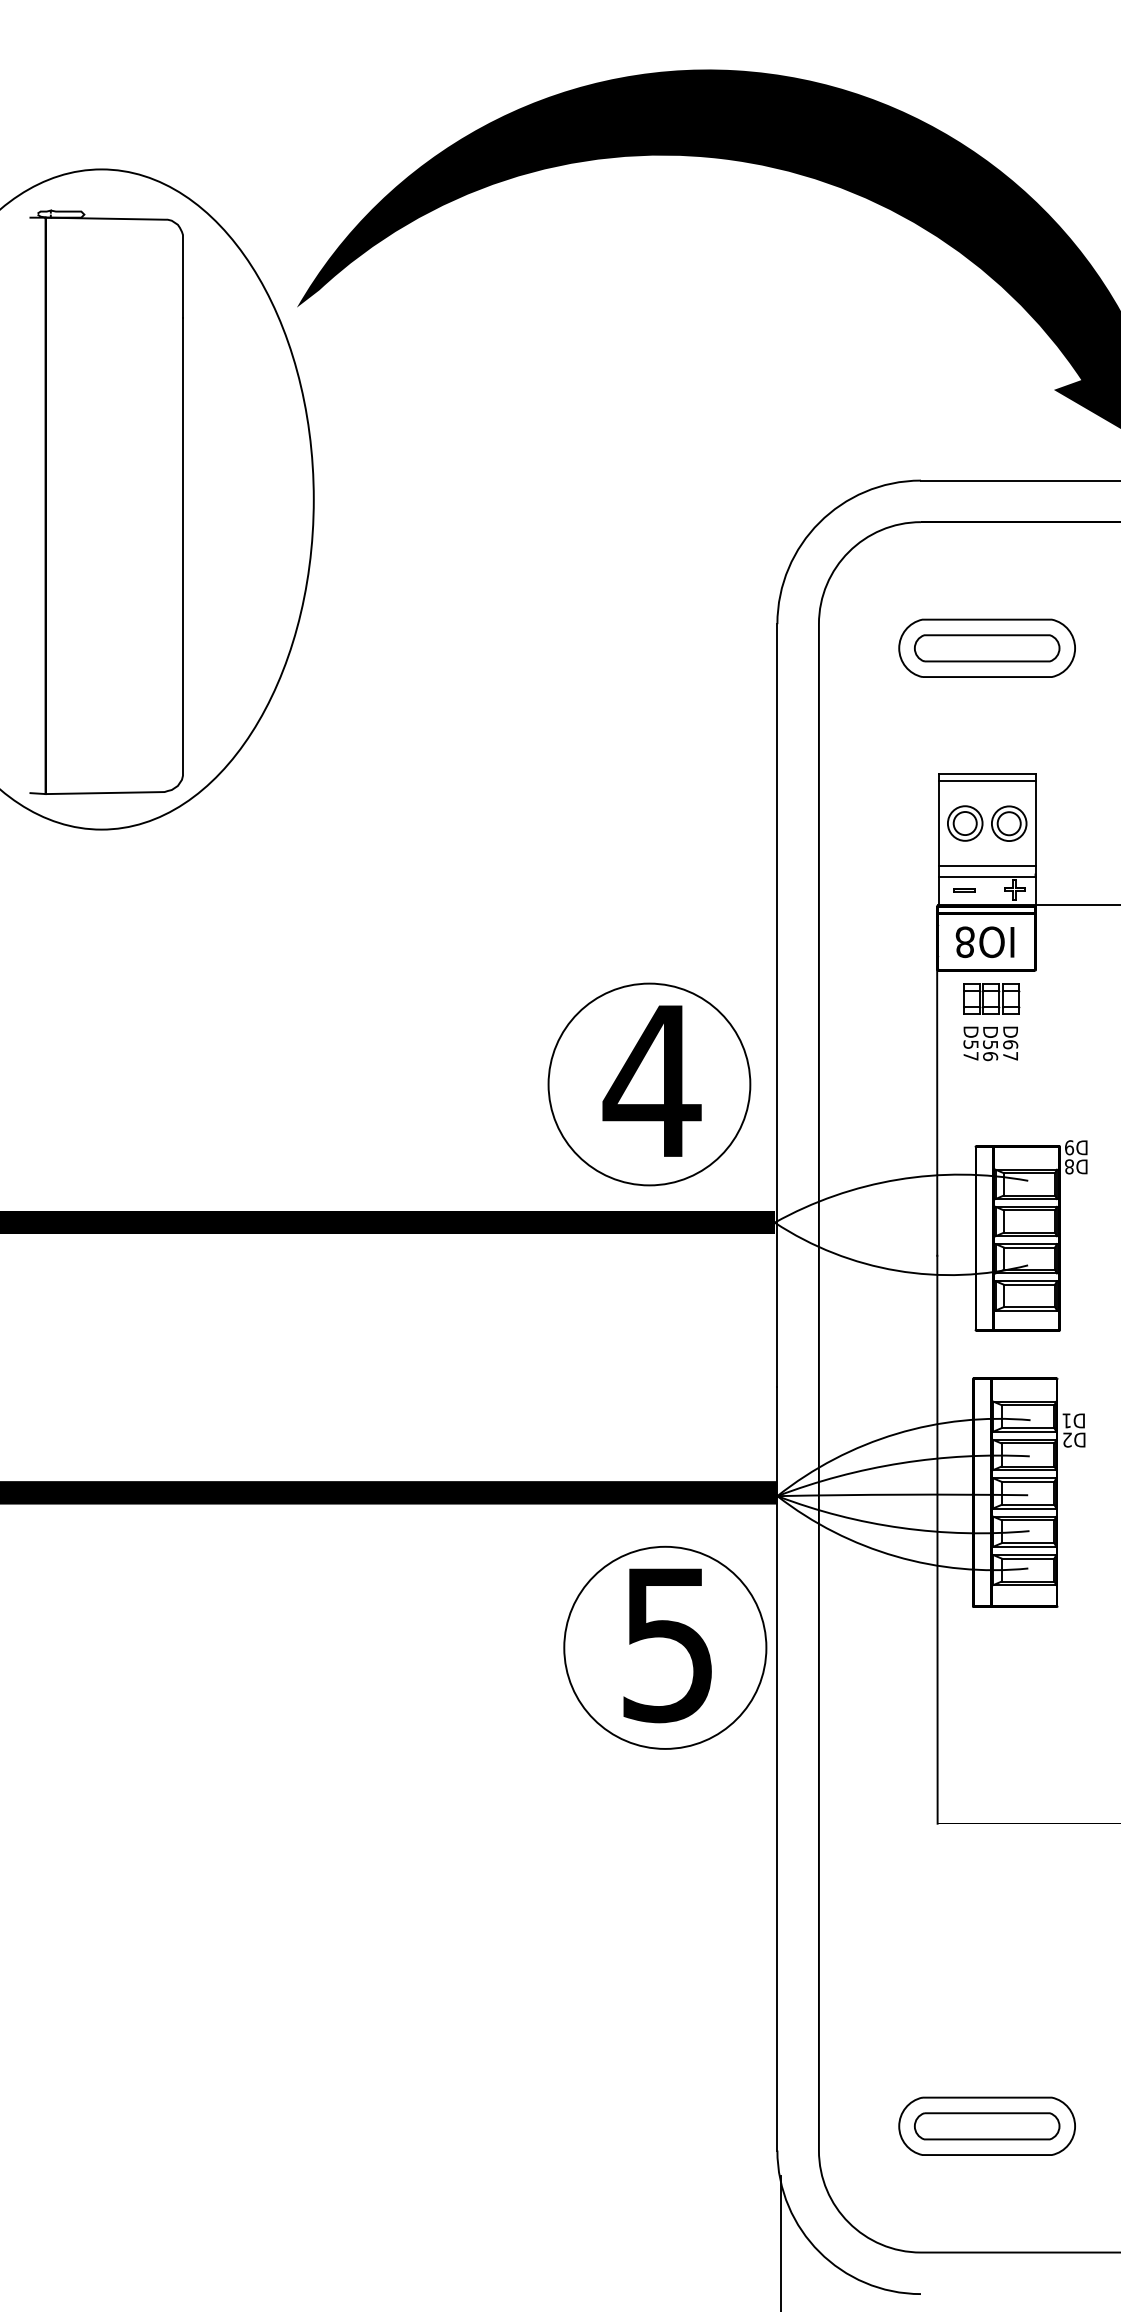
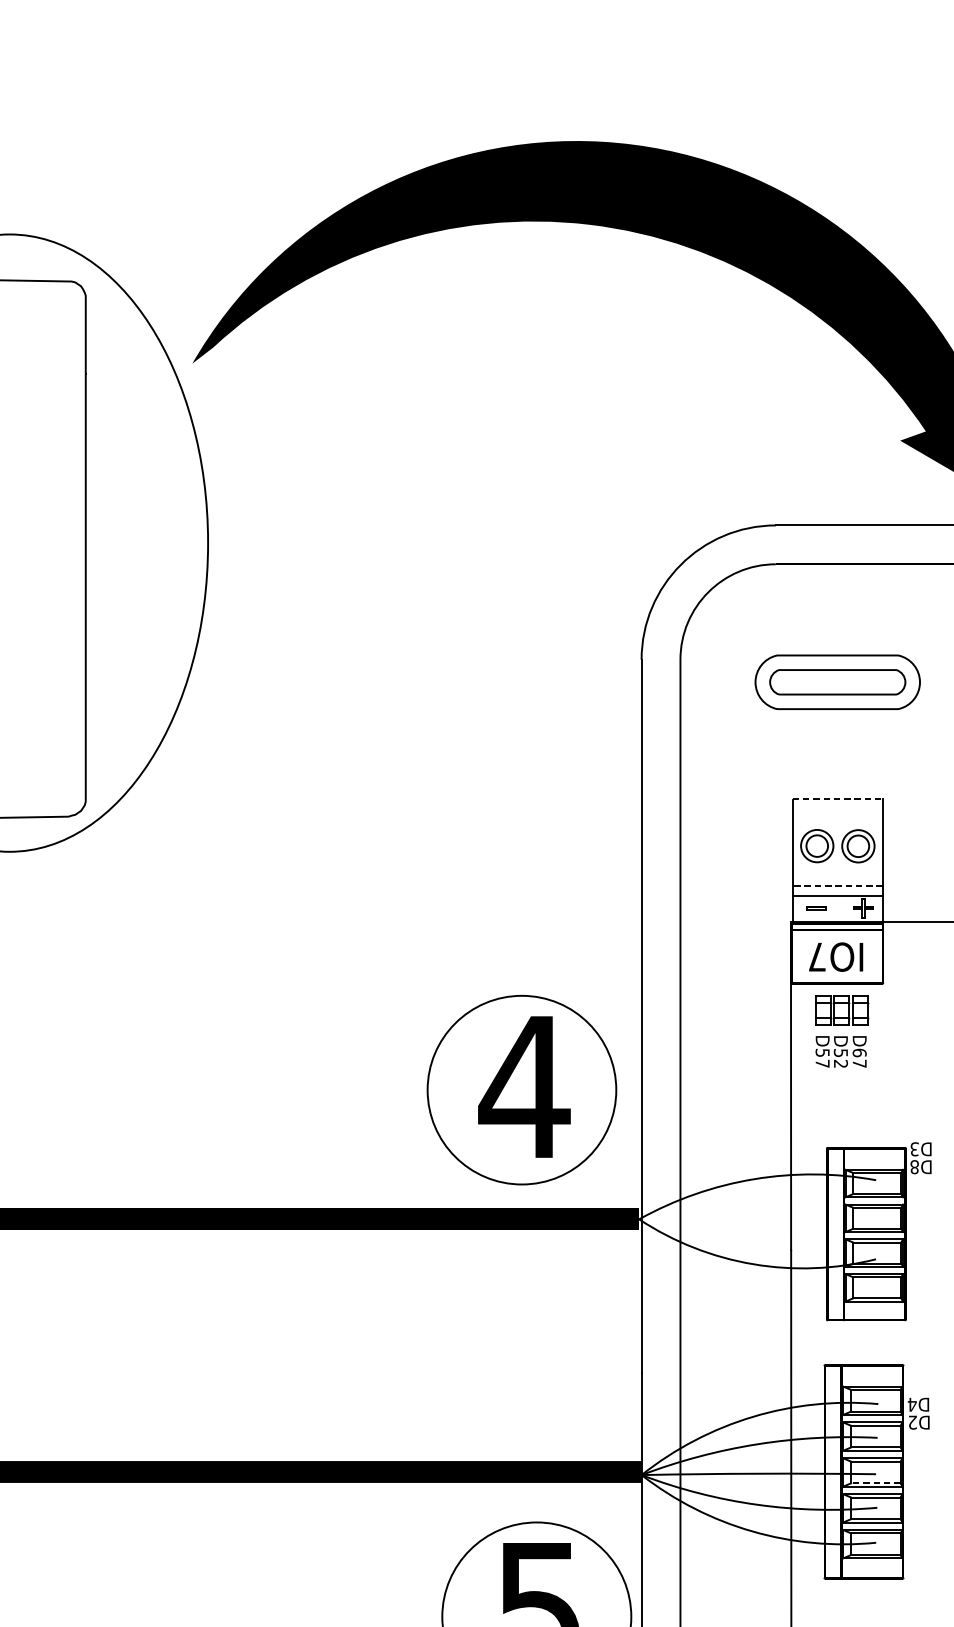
line: (987, 773) -> (838, 799), solid -> dashed
line: (986, 781) -> (837, 806), removed
line: (986, 866) -> (837, 886), solid -> dashed
text: (964, 942) -> (816, 957), IO8 -> IO7
text: (990, 1056) -> (840, 1063), D56 -> D52
text: (1069, 1147) -> (914, 1149), D9 -> D3
text: (1066, 1420) -> (911, 1404), D1 -> D4
line: (1027, 1504) -> (875, 1482), solid -> dashed

